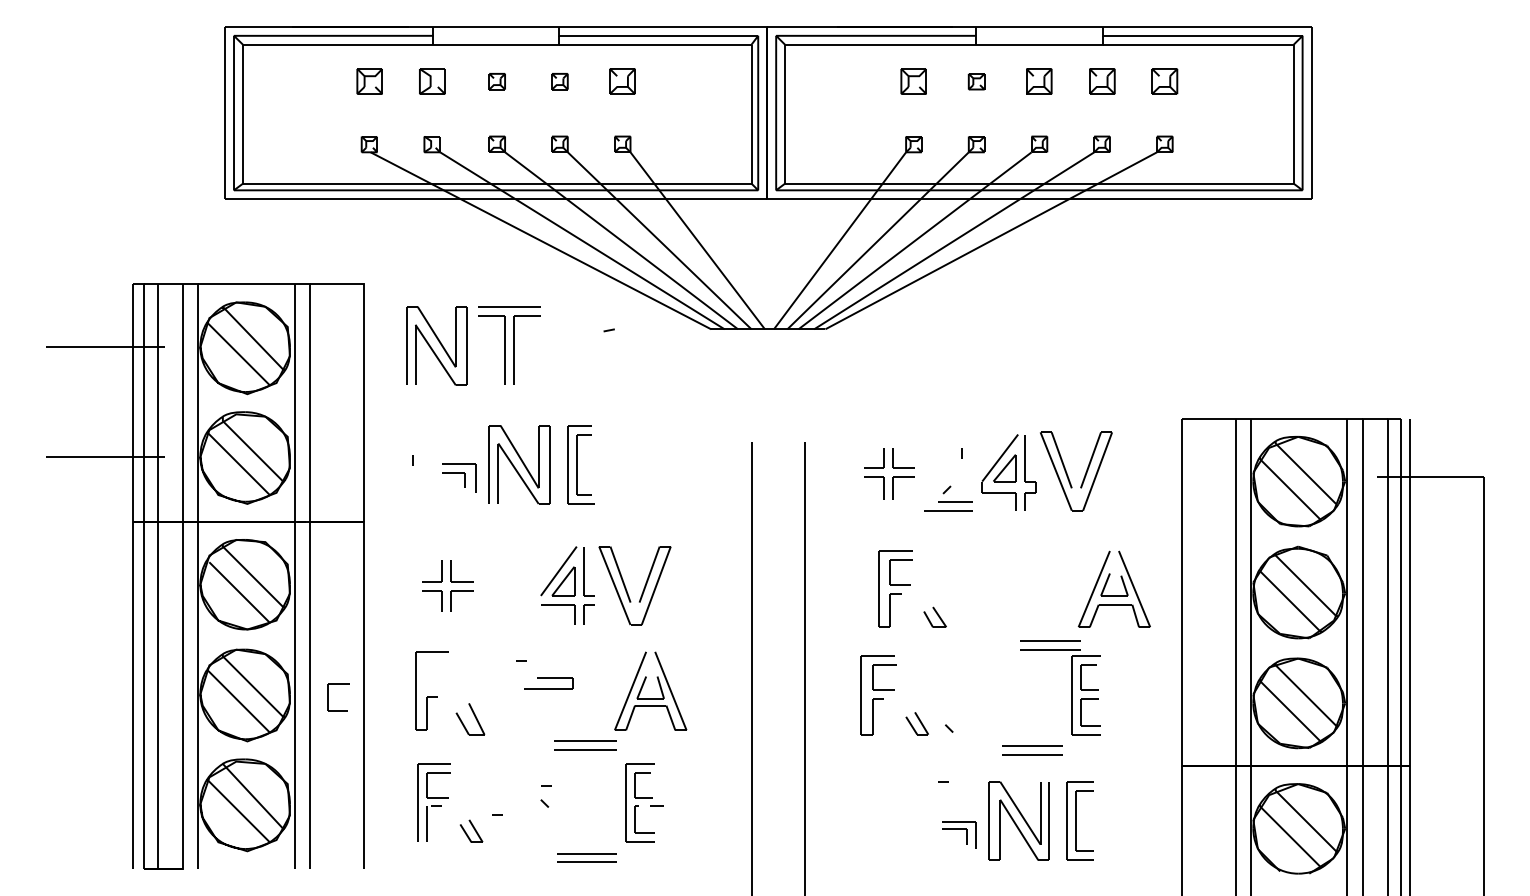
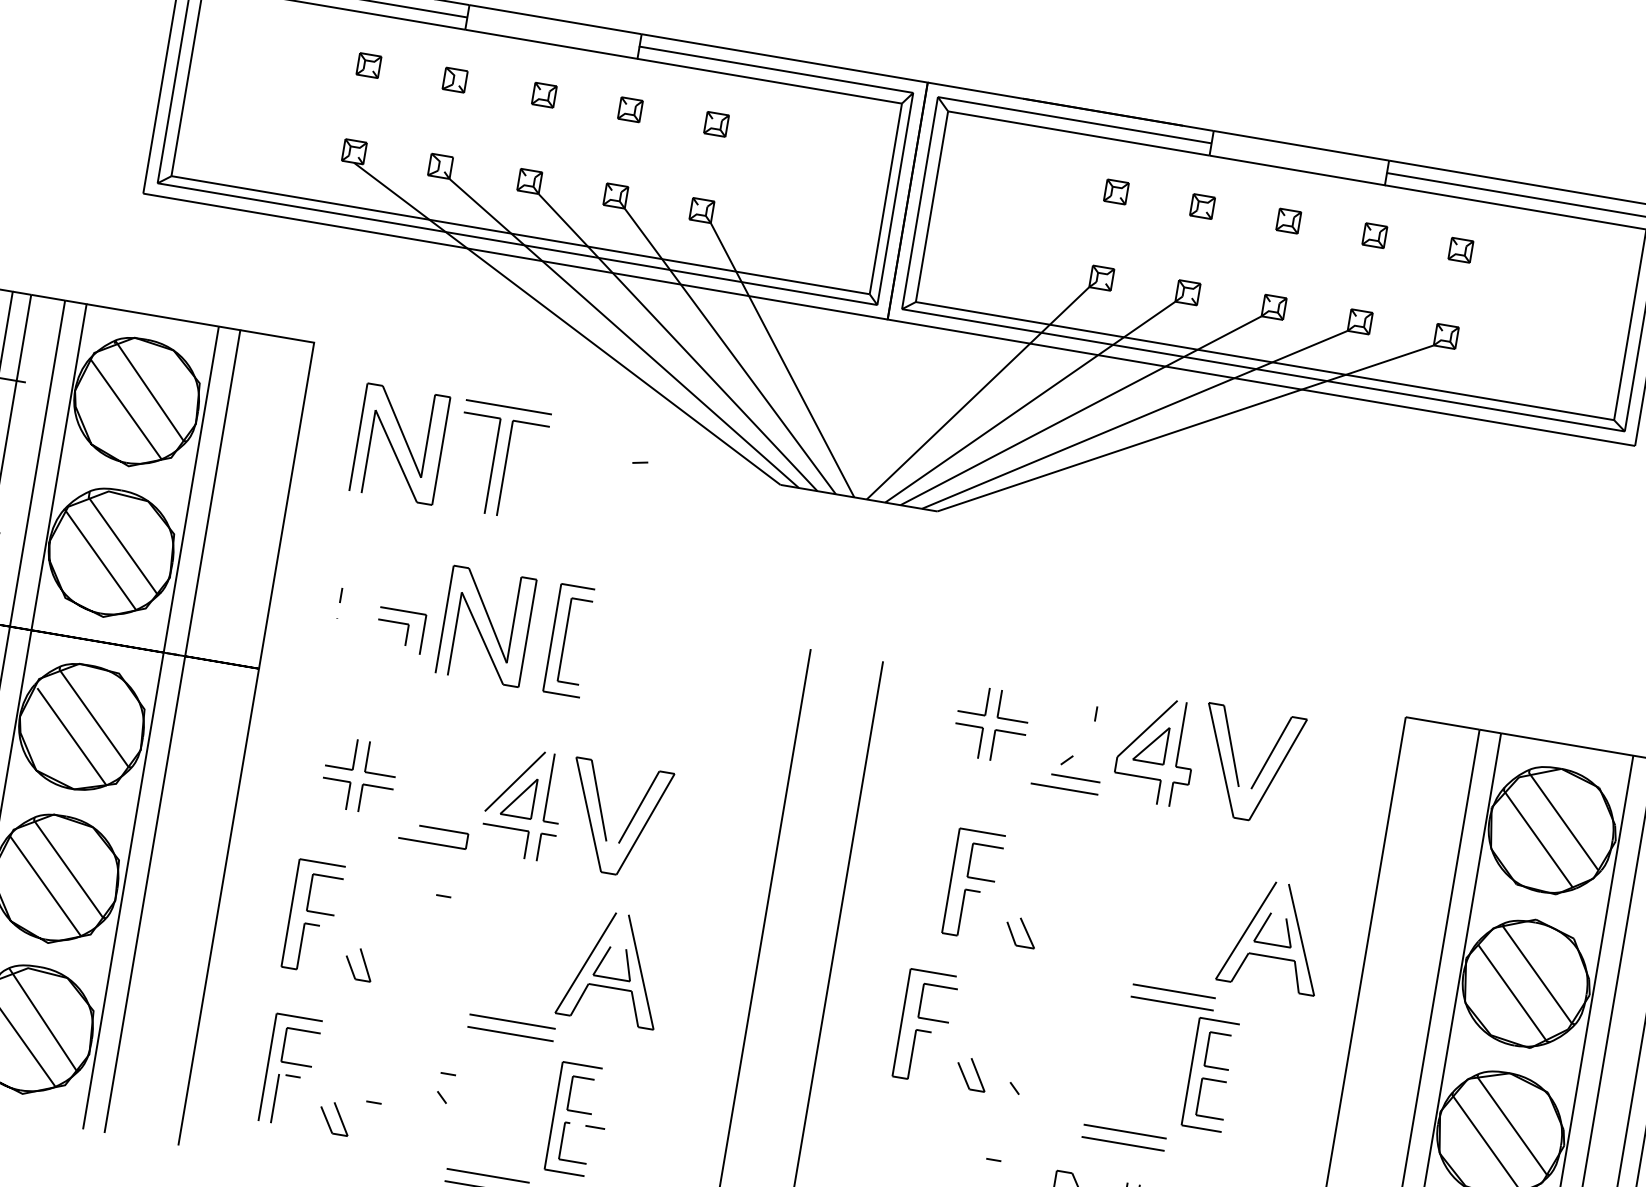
part: (368, 81) -> (367, 65), size x0.62
part: (431, 81) -> (454, 79), size x0.62
part: (622, 81) -> (716, 124), size x0.62
part: (913, 81) -> (1115, 191), size x0.62
part: (1039, 81) -> (1288, 220), size x0.62
part: (1101, 81) -> (1373, 235), size x0.62
part: (1164, 81) -> (1460, 249), size x0.62
part: (548, 683) -> (433, 836), moved
part: (328, 697) -> (310, 892), moved
part: (469, 718) -> (358, 963), size x0.71

